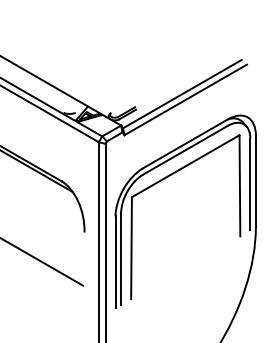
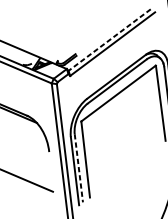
line: (181, 94) -> (109, 40), solid -> dashed
line: (121, 258) -> (79, 168), solid -> dashed

